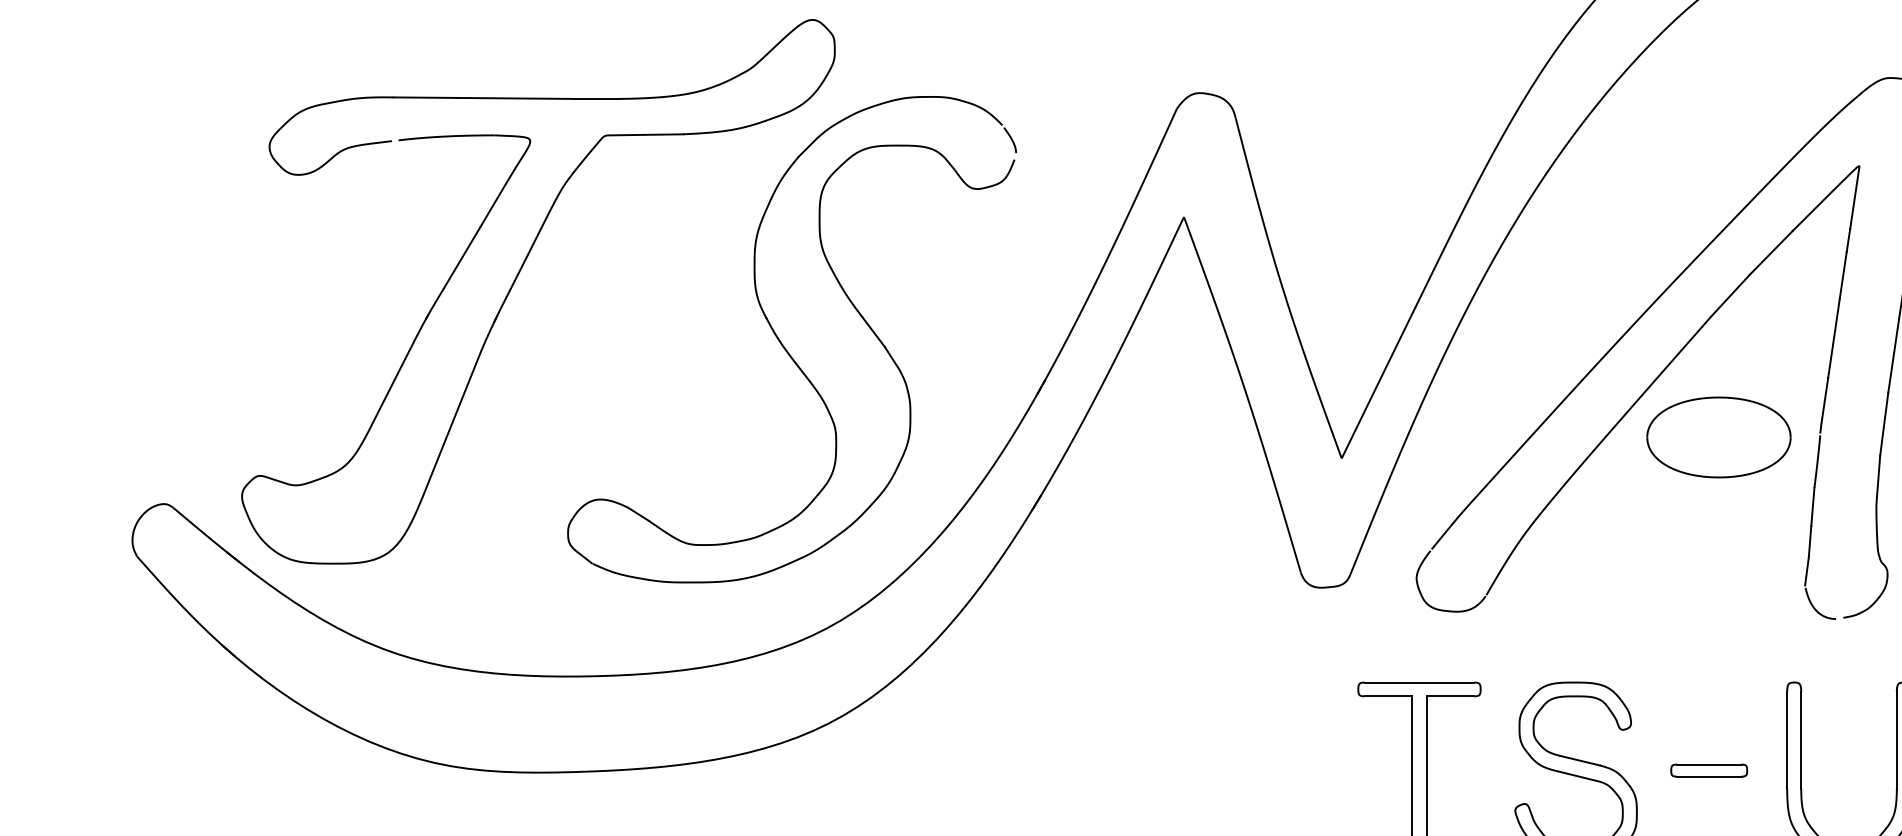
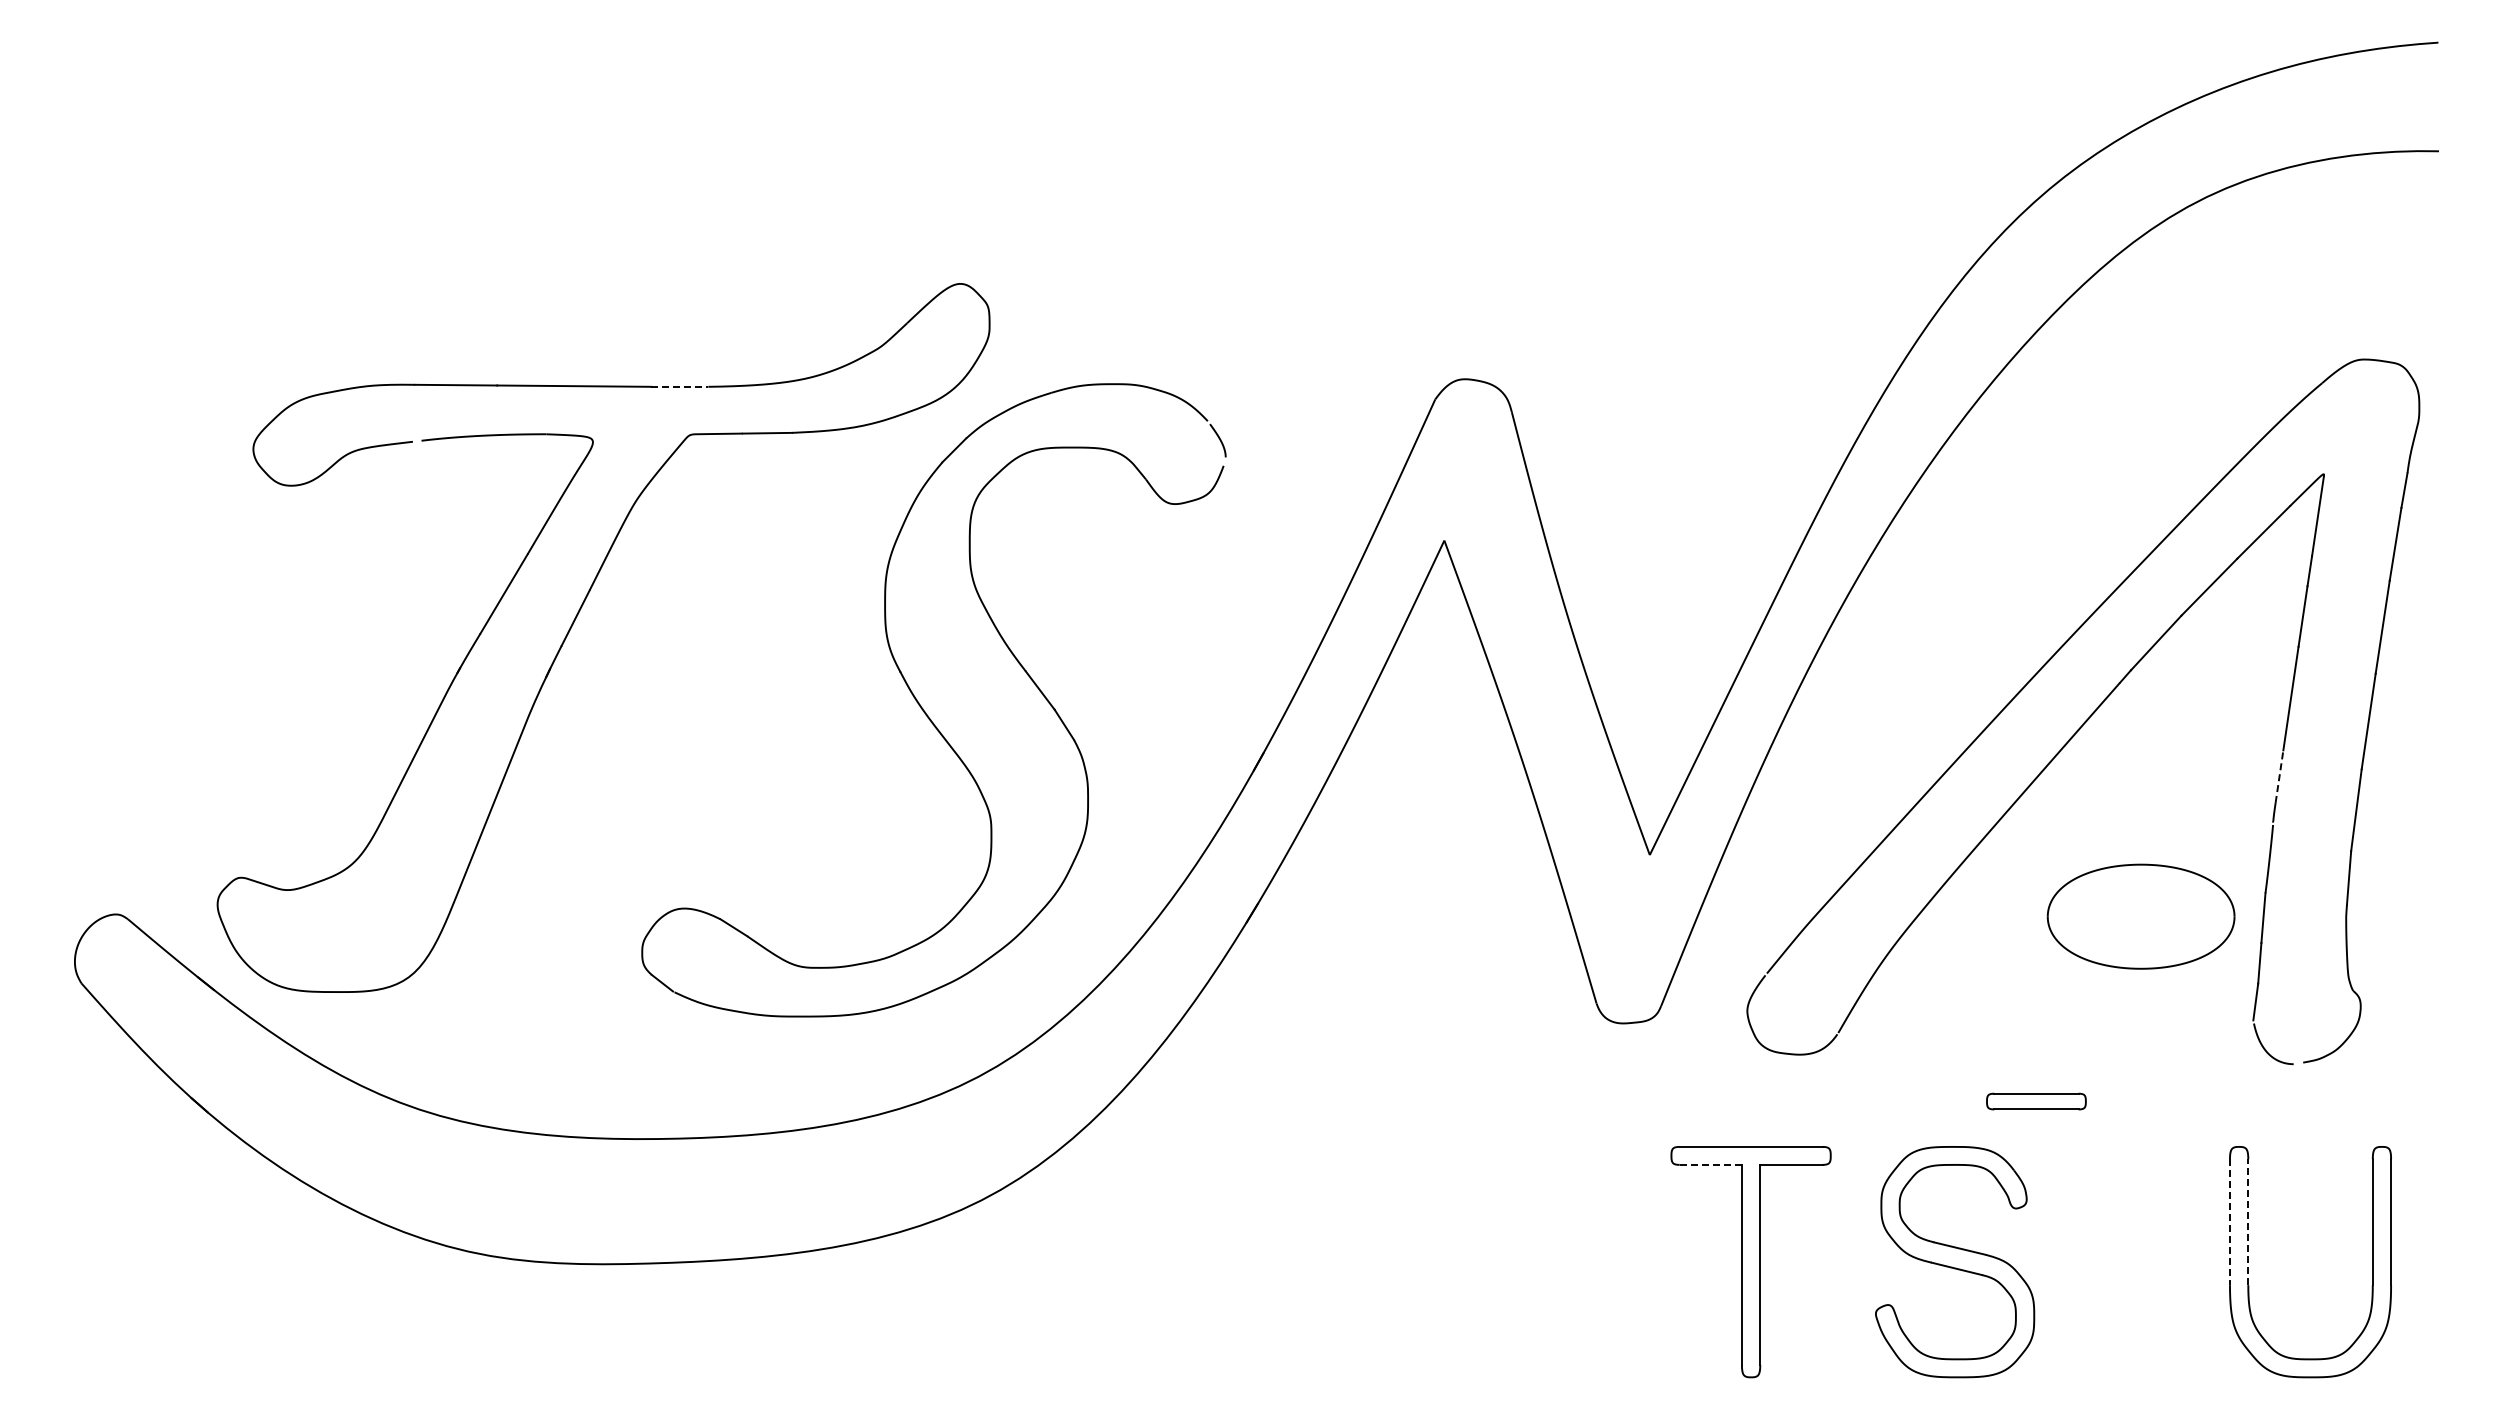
line: (597, 98) -> (680, 386), solid -> dashed
line: (1825, 398) -> (2279, 776), solid -> dashed
part: (1718, 437) -> (2140, 916), moved
line: (1389, 696) -> (1711, 1164), solid -> dashed
line: (1786, 740) -> (2229, 1222), solid -> dashed
line: (1801, 740) -> (2248, 1222), solid -> dashed
part: (1709, 770) -> (2036, 1101), moved

